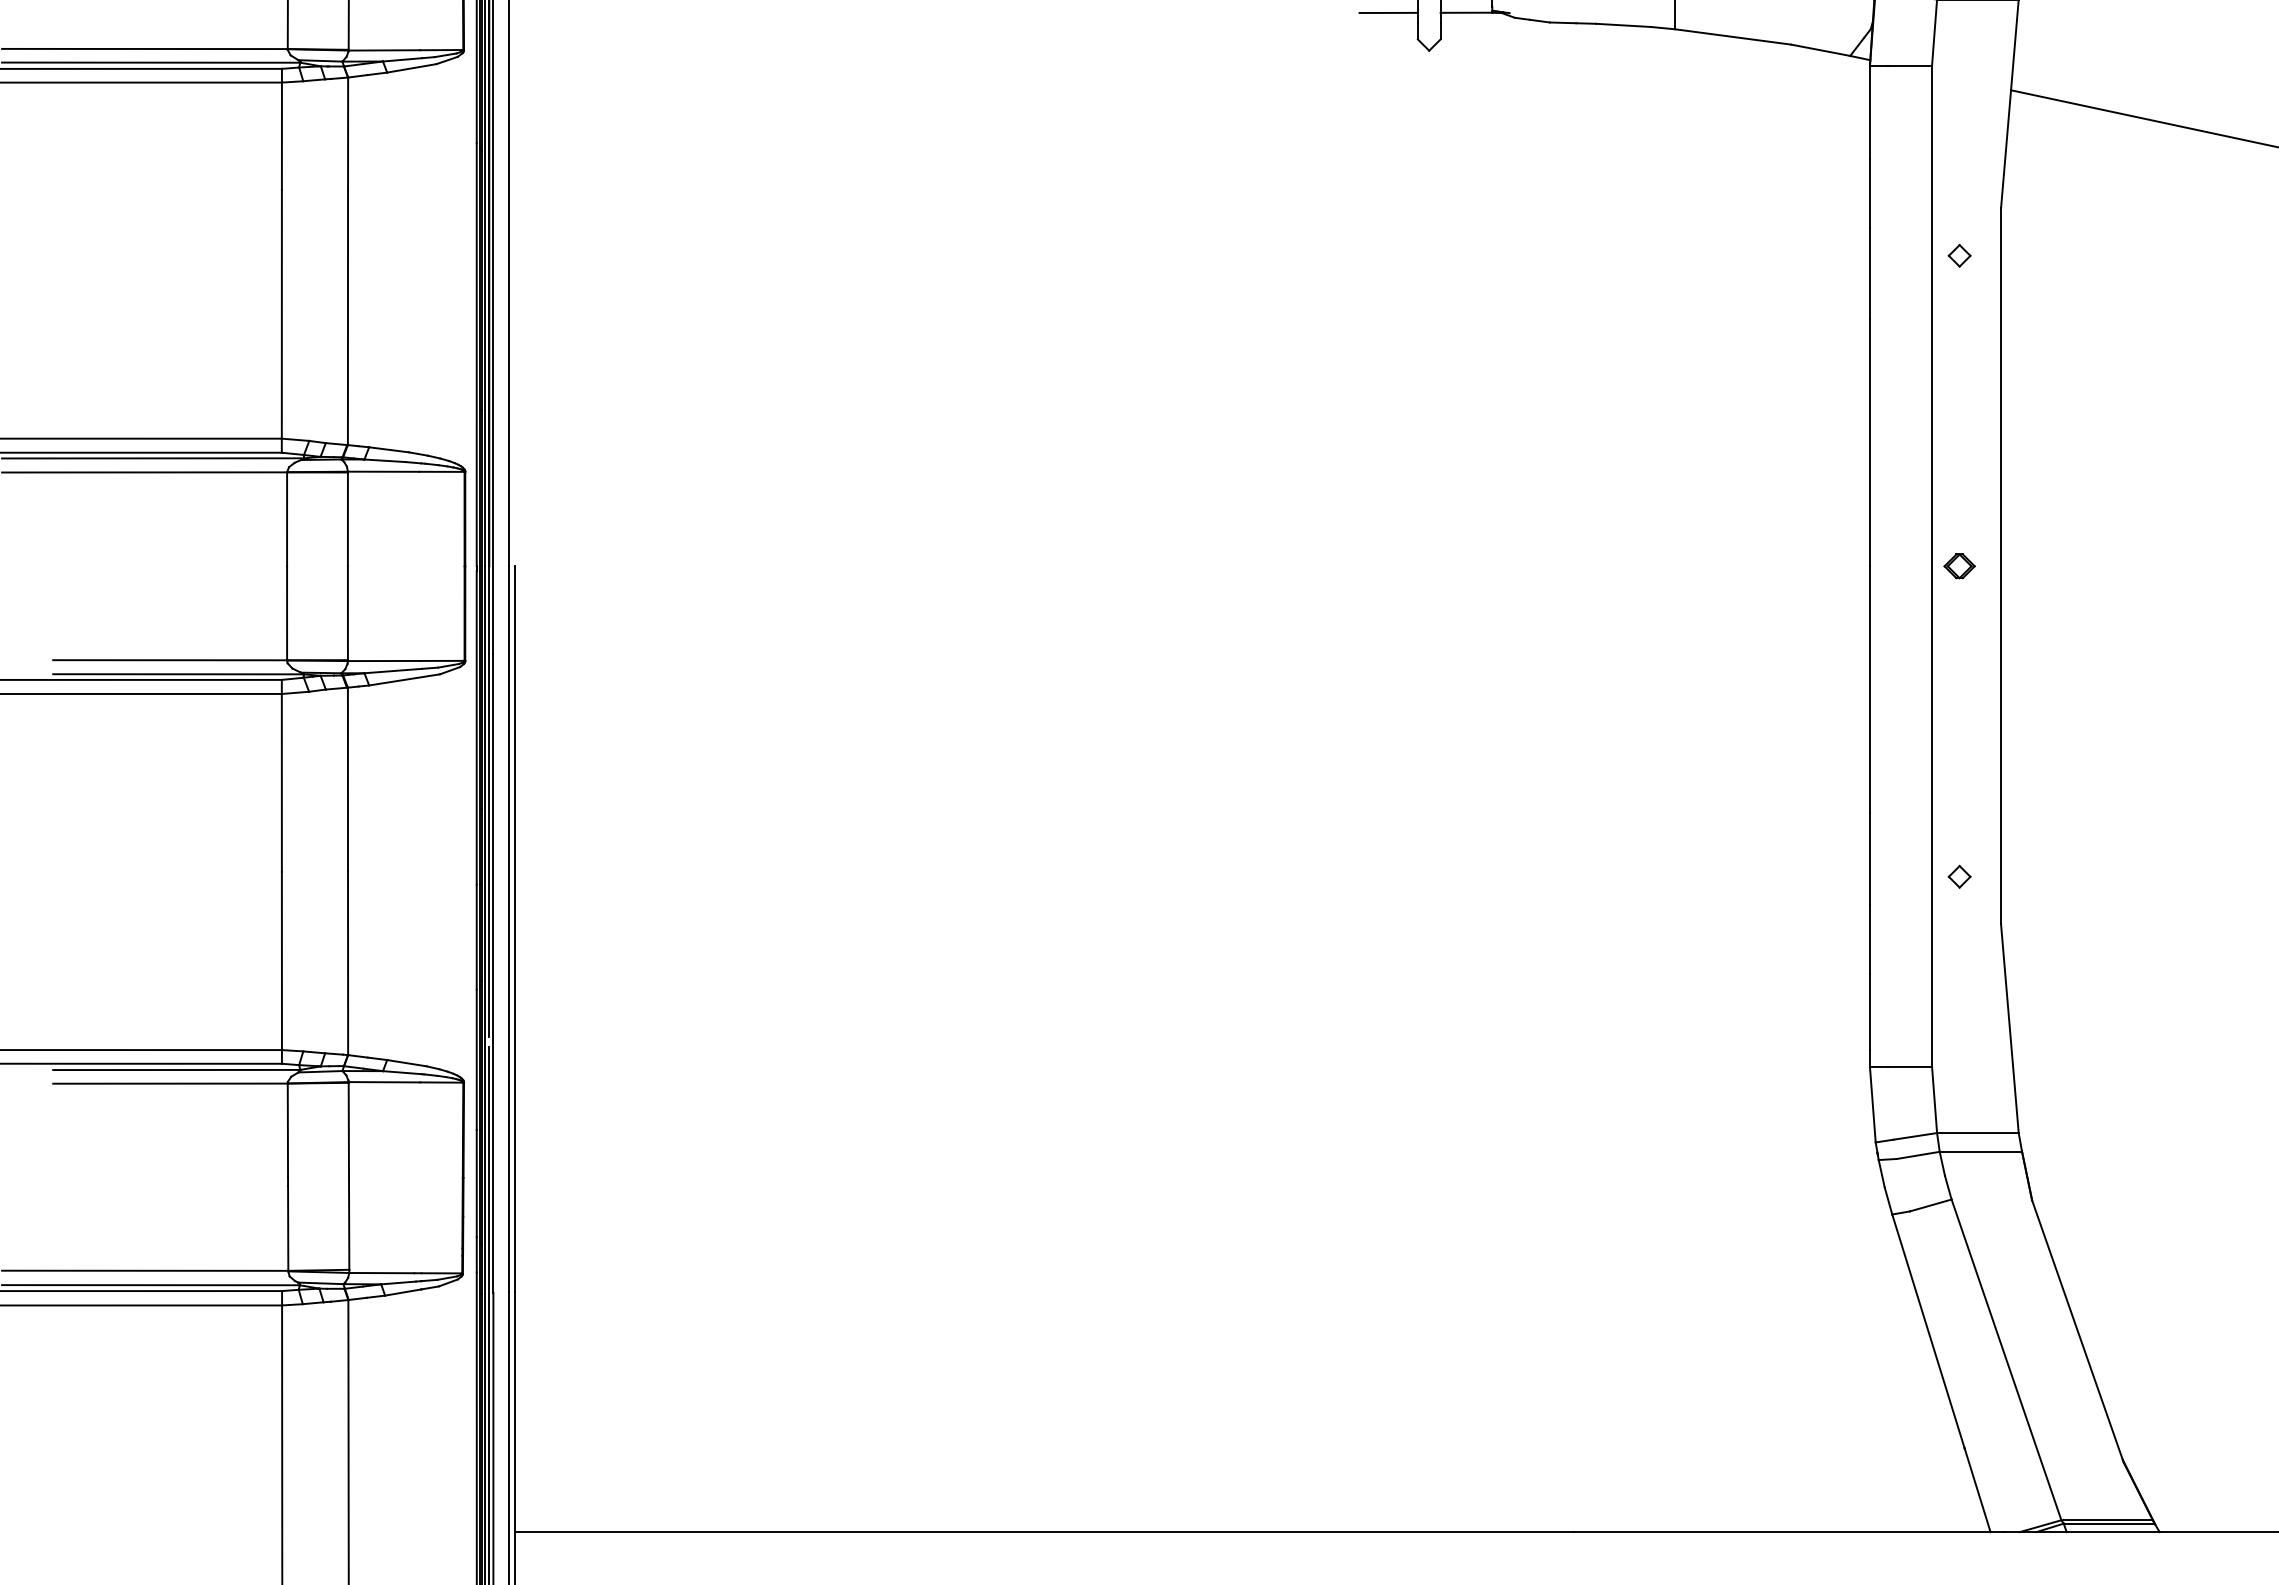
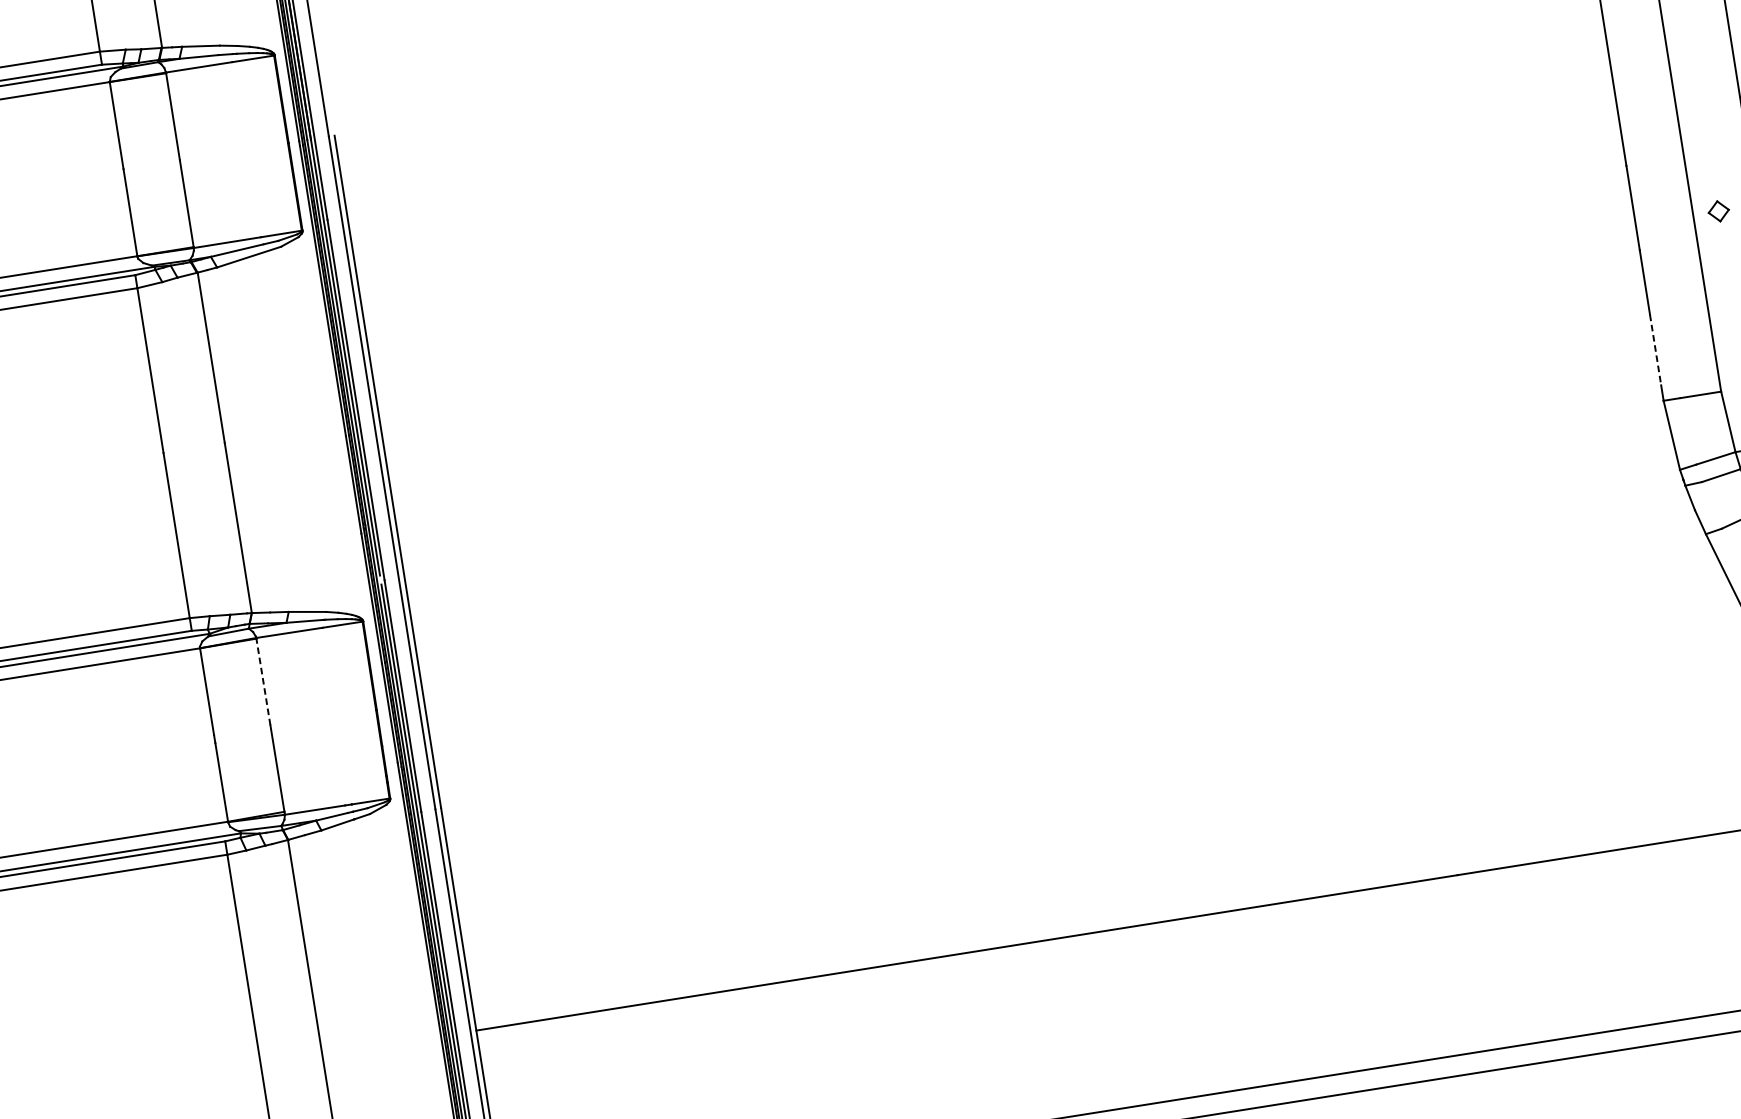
line: (1869, 1012) -> (1655, 350), solid -> dashed
line: (348, 1129) -> (263, 681), solid -> dashed

